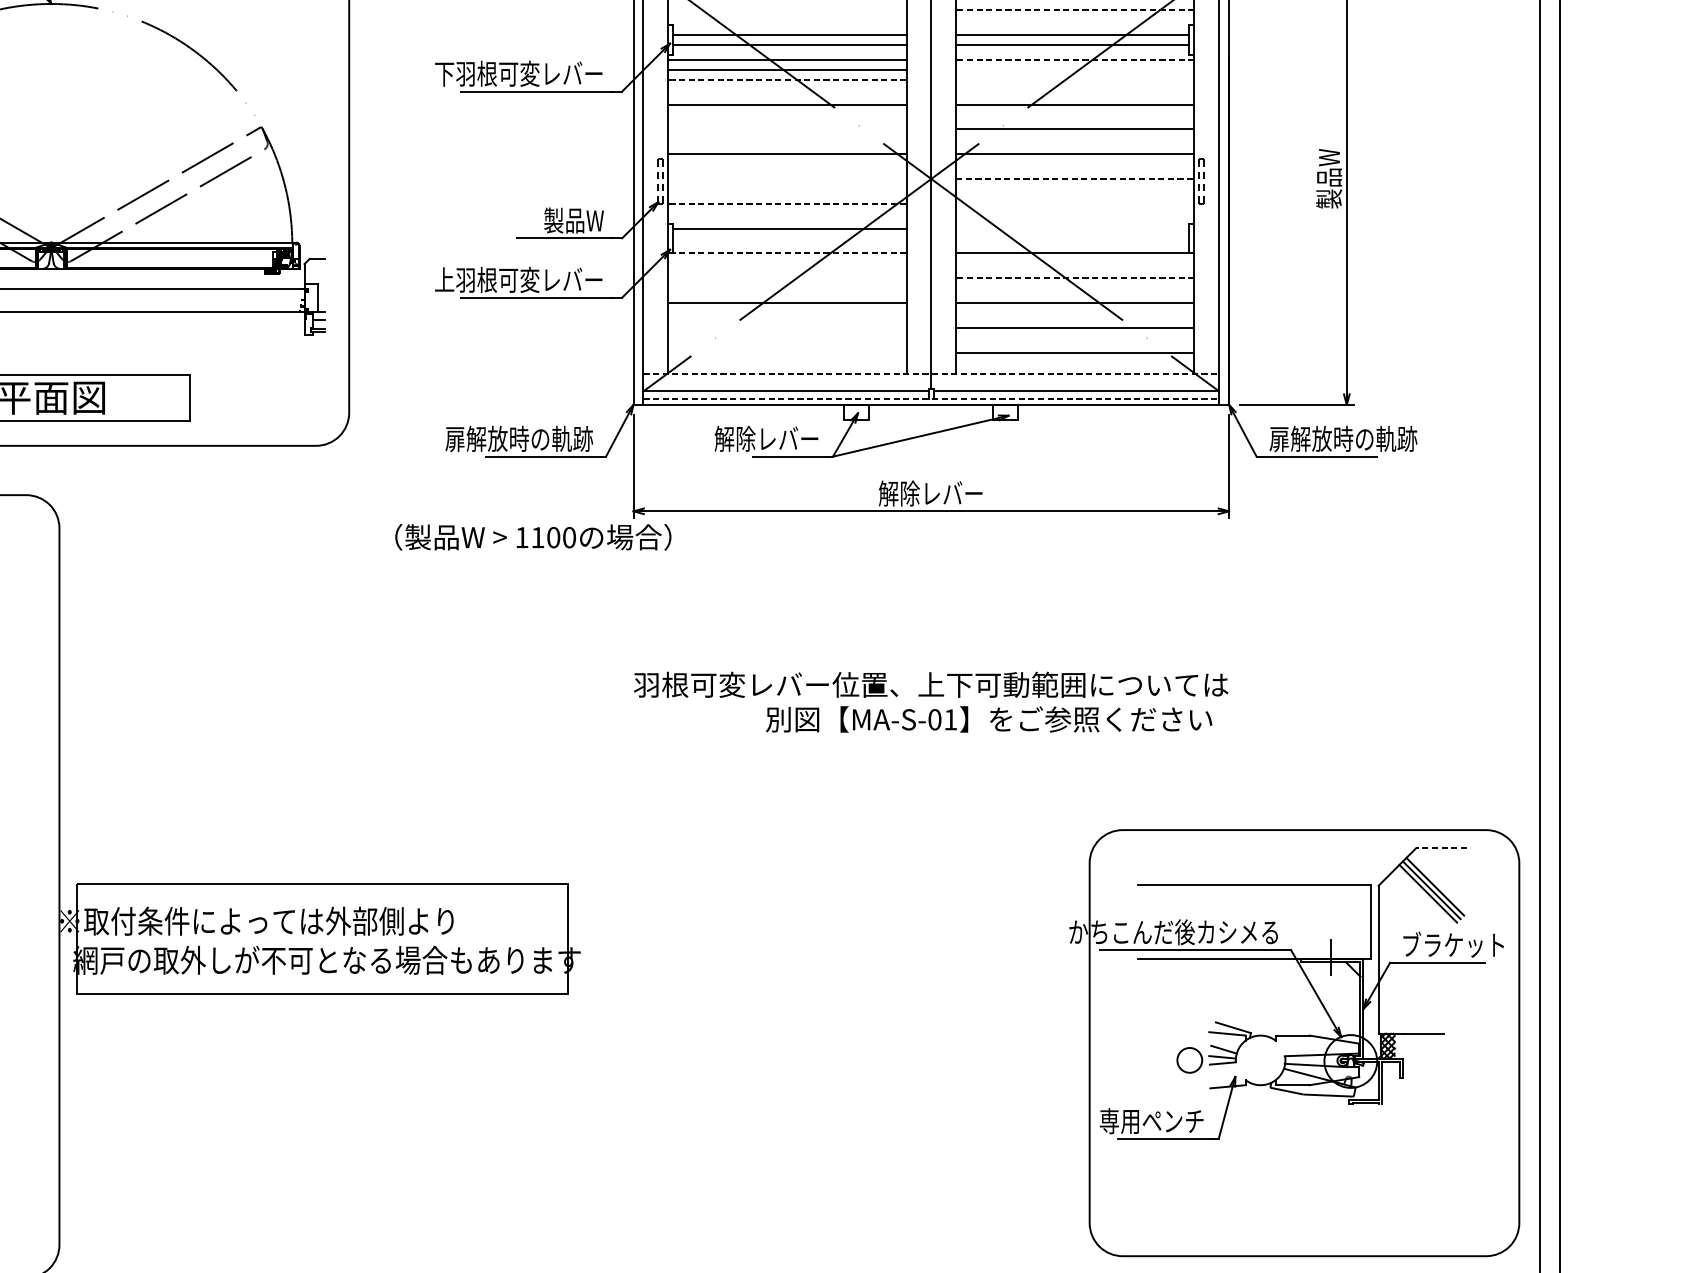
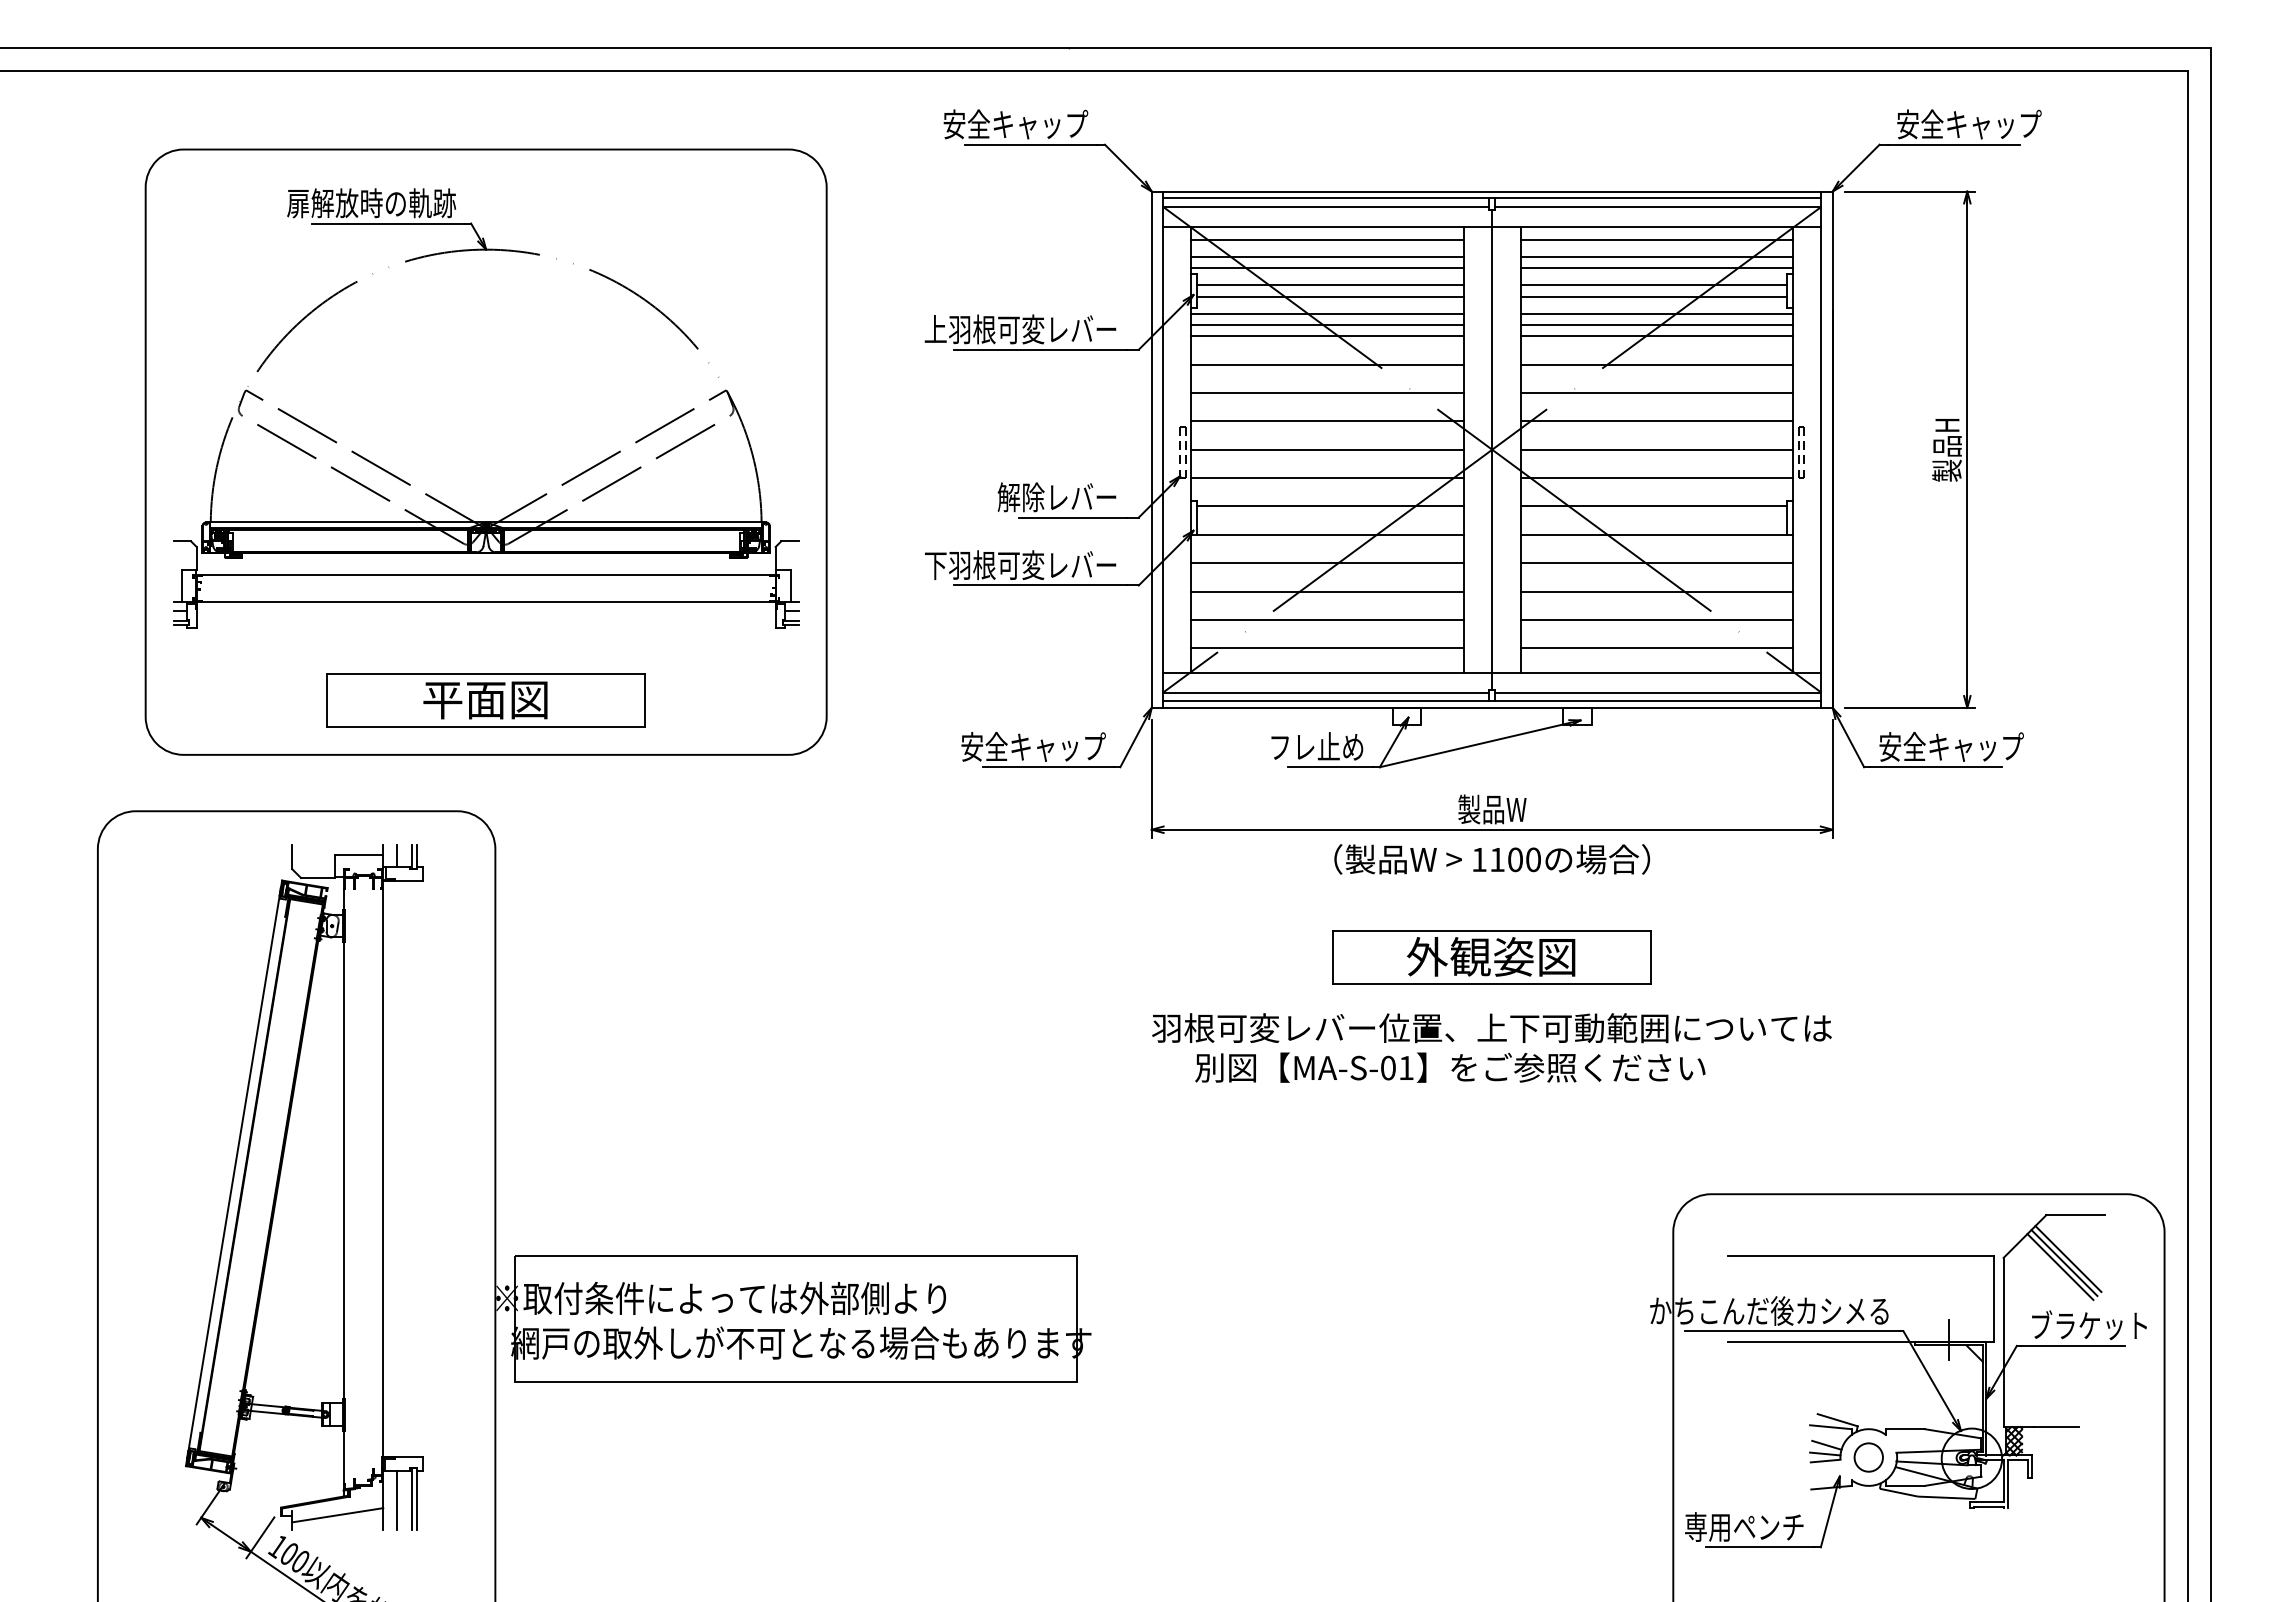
line: (787, 9) -> (1327, 256), added
line: (1074, 9) -> (1656, 256), dashed -> solid
line: (787, 20) -> (1327, 268), added
line: (1074, 20) -> (1656, 268), added
line: (1074, 59) -> (1656, 313), dashed -> solid
line: (1074, 69) -> (1656, 324), added
text: (444, 73) -> (935, 329), 下羽根可変レバー -> 上羽根可変レバー
line: (787, 79) -> (1327, 336), dashed -> solid
line: (1074, 79) -> (1656, 336), added
line: (787, 128) -> (1327, 392), added
line: (787, 178) -> (1327, 449), added
line: (1075, 178) -> (1657, 449), dashed -> solid
text: (1328, 178) -> (1946, 449), 製品W -> 製品H
line: (787, 204) -> (1327, 478), dashed -> solid
line: (1074, 204) -> (1656, 478), added
text: (551, 220) -> (1057, 497), 製品W -> 解除レバー
line: (1072, 228) -> (1653, 506), added
line: (787, 253) -> (1327, 534), dashed -> solid
line: (787, 278) -> (1327, 563), added
line: (1074, 278) -> (1656, 563), dashed -> solid
text: (444, 280) -> (935, 565), 上羽根可変レバー -> 下羽根可変レバー
line: (787, 327) -> (1327, 619), added
line: (787, 352) -> (1327, 648), added
line: (931, 373) -> (1492, 672), dashed -> solid
line: (931, 399) -> (1492, 701), dashed -> solid
text: (518, 438) -> (1020, 746), 扉解放時の軌跡 -> 安全キャップ
text: (766, 438) -> (1303, 746), 解除レバー -> フレ止め
text: (1343, 438) -> (1963, 746), 扉解放時の軌跡 -> 安全キャップ
text: (930, 493) -> (1491, 809), 解除レバー -> 製品W
text: (533, 537) -> (1492, 859), moved
part: (930, 623) -> (1491, 957), added
text: (989, 719) -> (1450, 1067), moved
line: (1441, 848) -> (2075, 1215), dashed -> solid
circle: (1189, 1060) -> (1868, 1457), moved

